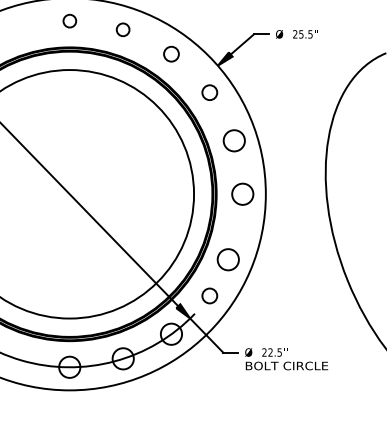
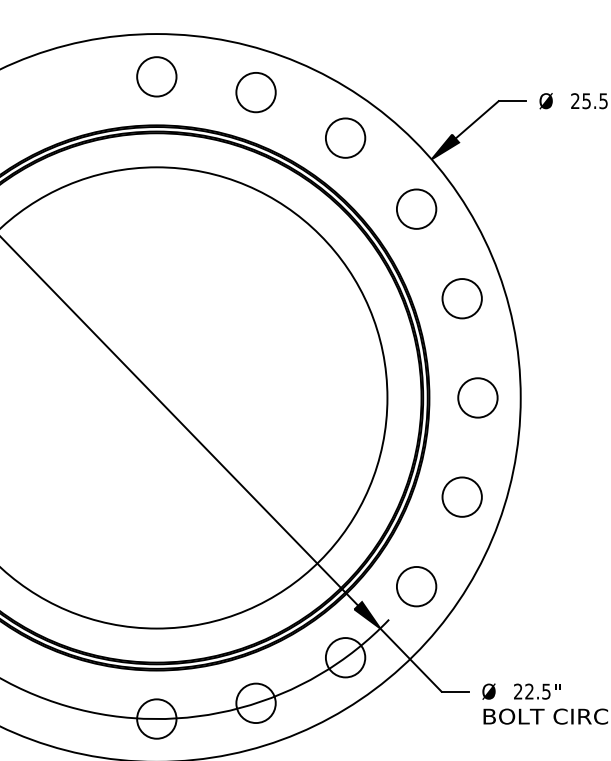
circle: (69, 20) -> (156, 75), size x1.67
circle: (122, 29) -> (254, 92), size x1.67
circle: (171, 53) -> (345, 136), size x1.43
circle: (209, 92) -> (416, 209), size x1.43
circle: (227, 259) -> (460, 496), moved
circle: (209, 295) -> (416, 585), size x1.43

